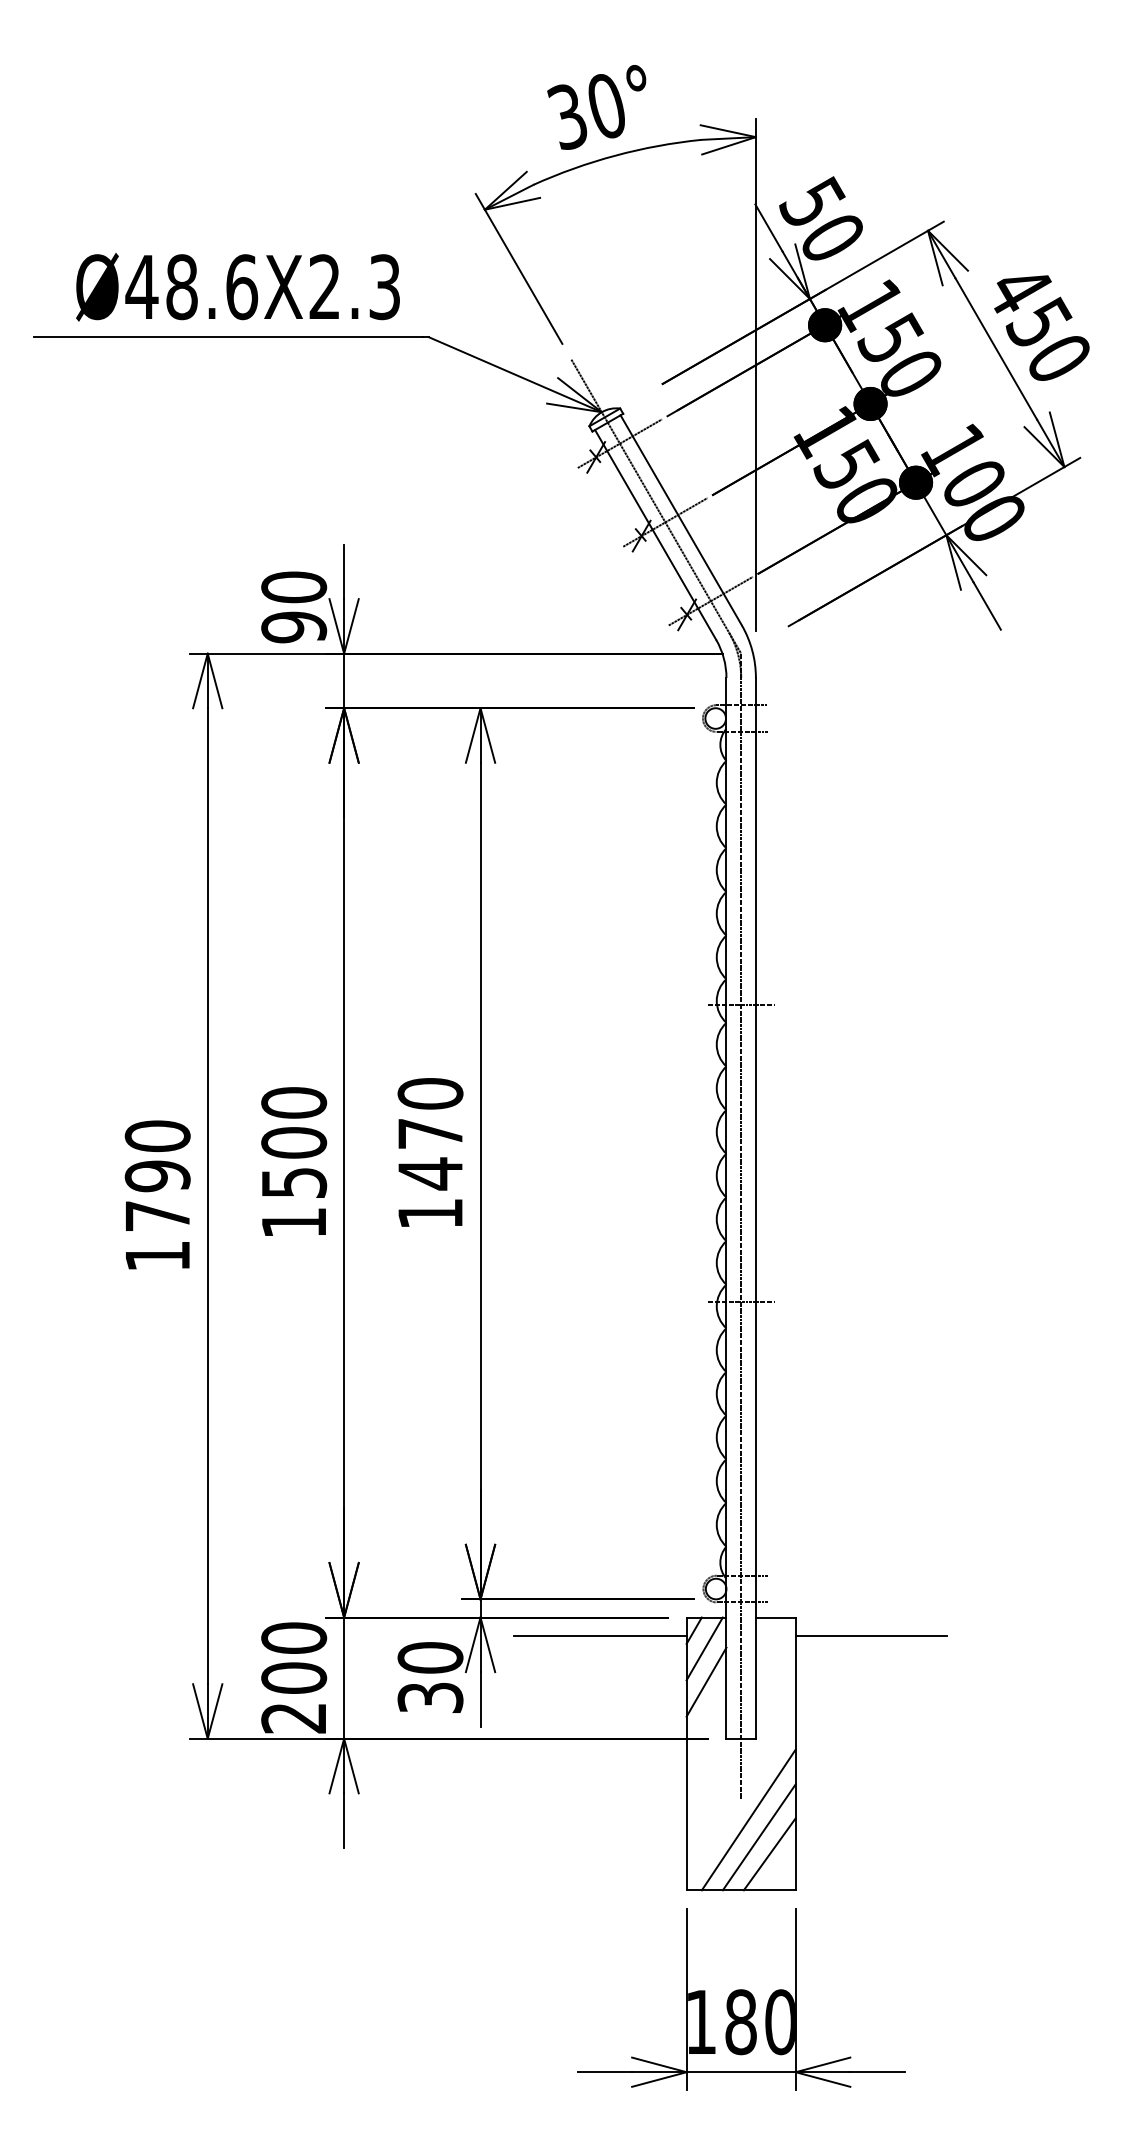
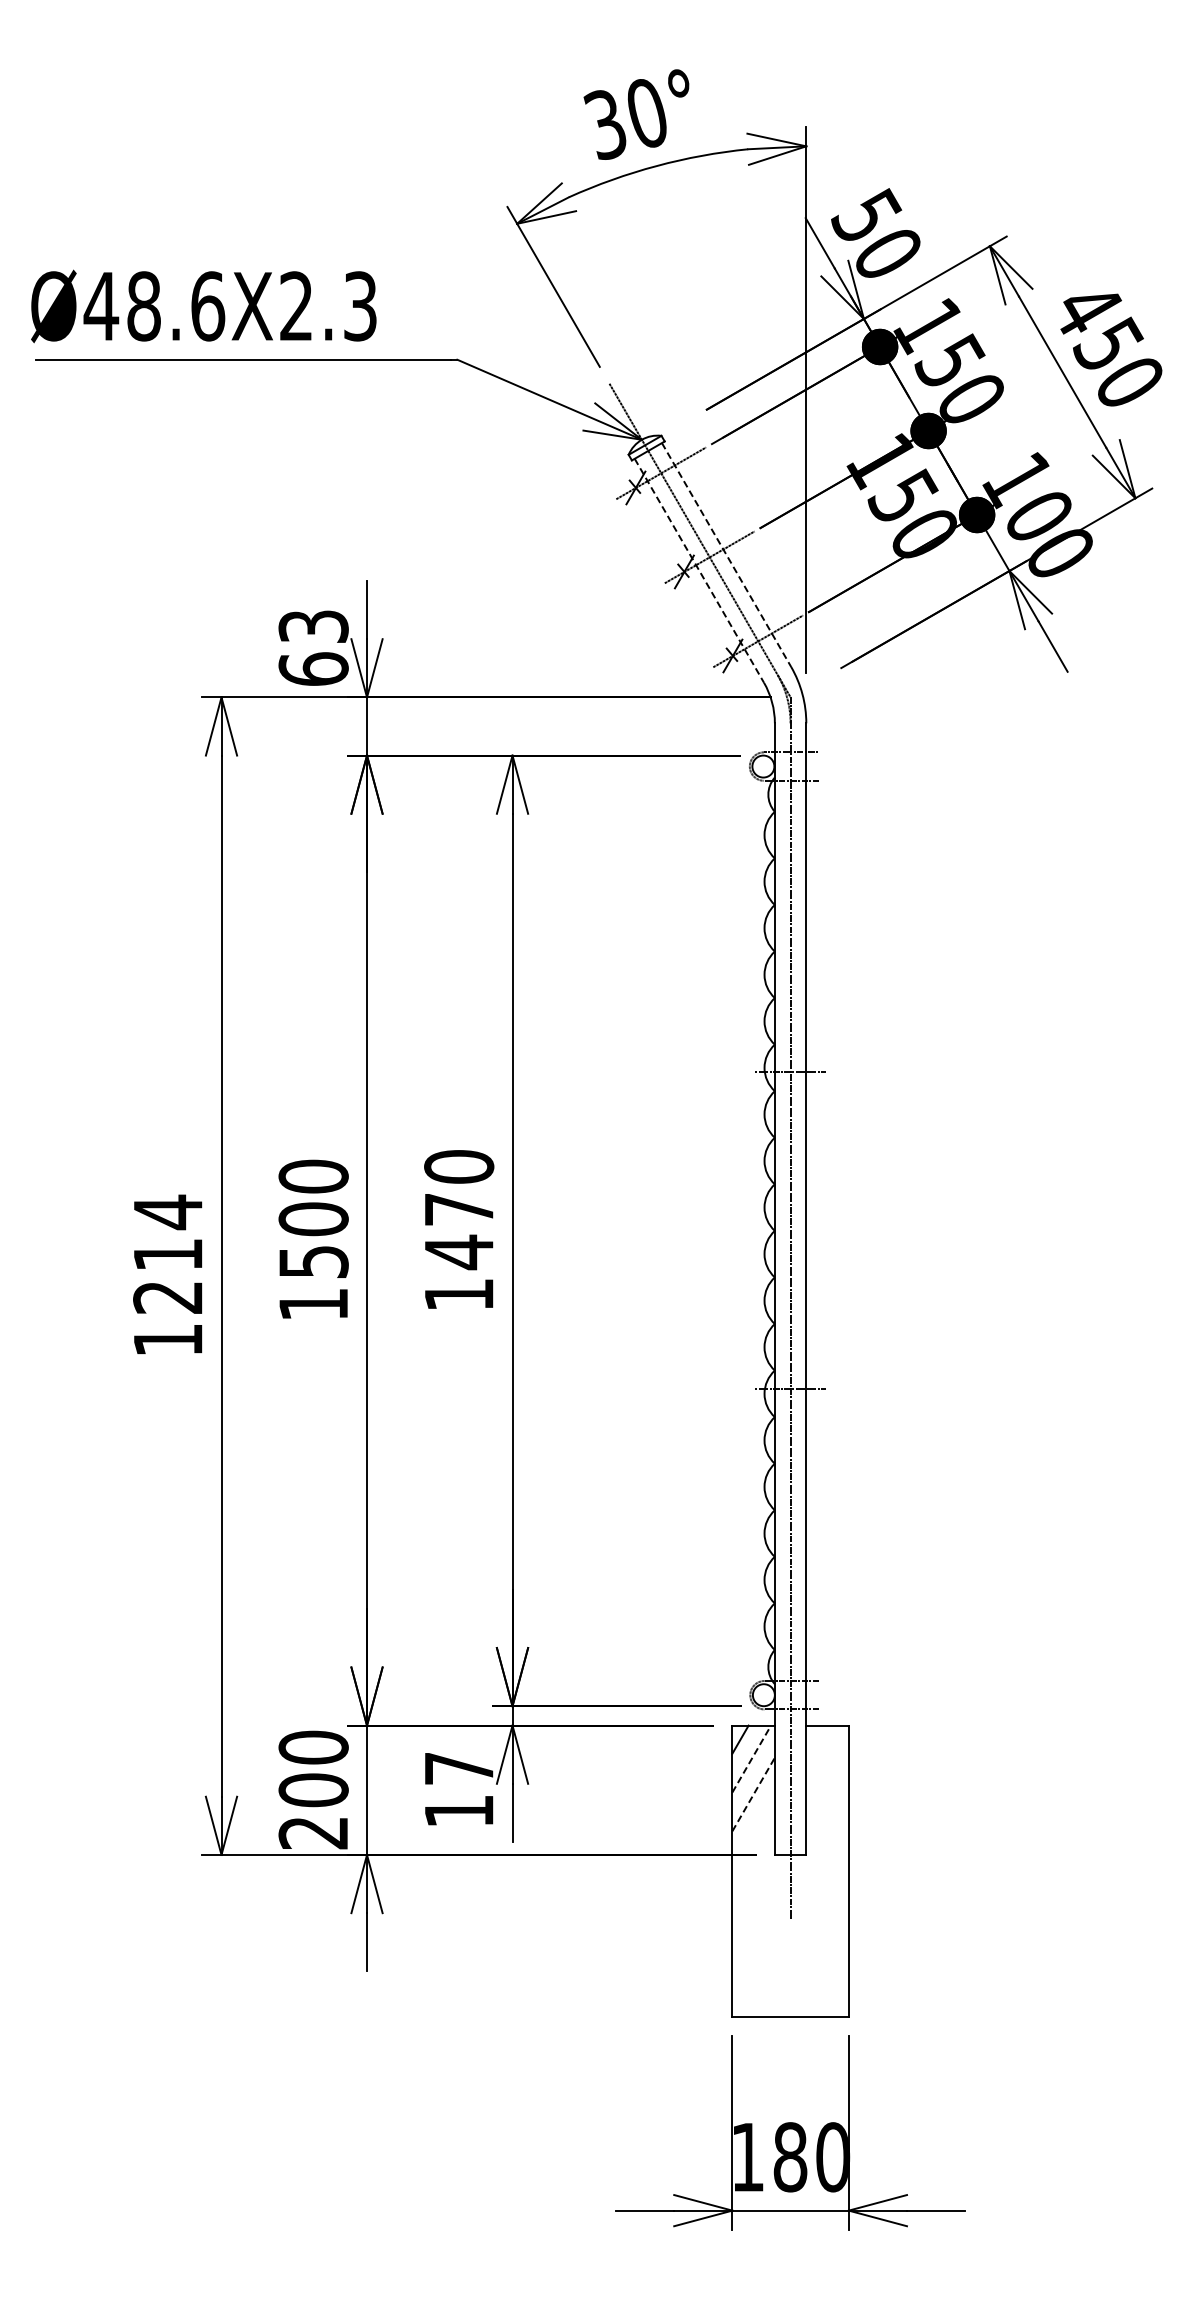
text: (237, 287) -> (203, 306), moved
line: (681, 520) -> (726, 555), solid -> dashed
line: (655, 535) -> (699, 571), solid -> dashed
text: (293, 606) -> (313, 647), 90 -> 63
text: (158, 1174) -> (168, 1253), 1790 -> 1214
line: (600, 1636) -> (640, 1745), removed
line: (871, 1636) -> (929, 1745), removed
line: (704, 1649) -> (751, 1759), solid -> dashed
text: (430, 1677) -> (459, 1789), 30 -> 17
line: (706, 1682) -> (753, 1794), solid -> dashed
line: (748, 1819) -> (798, 1941), removed
line: (758, 1836) -> (809, 1959), removed
line: (769, 1853) -> (820, 1977), removed

